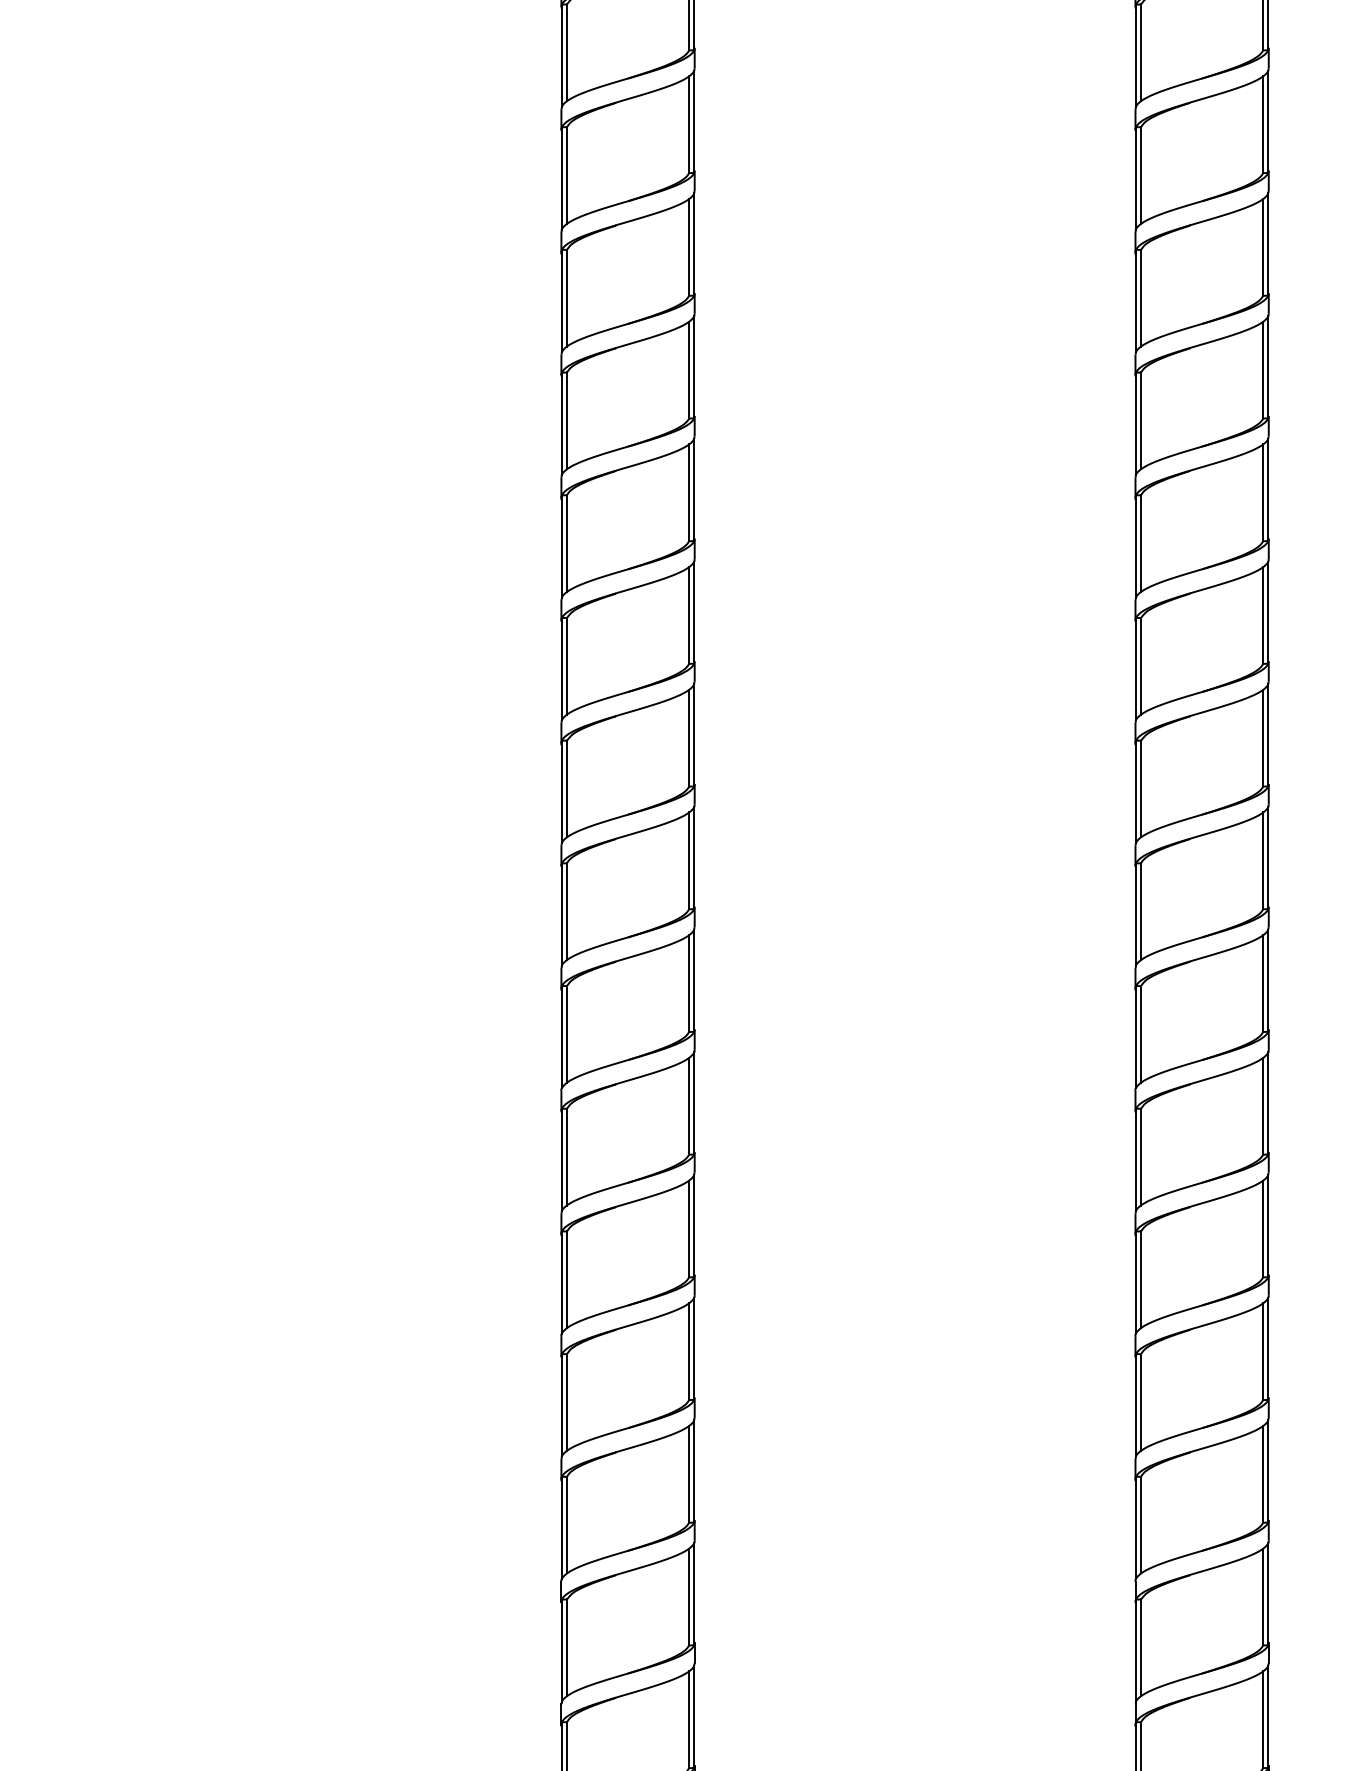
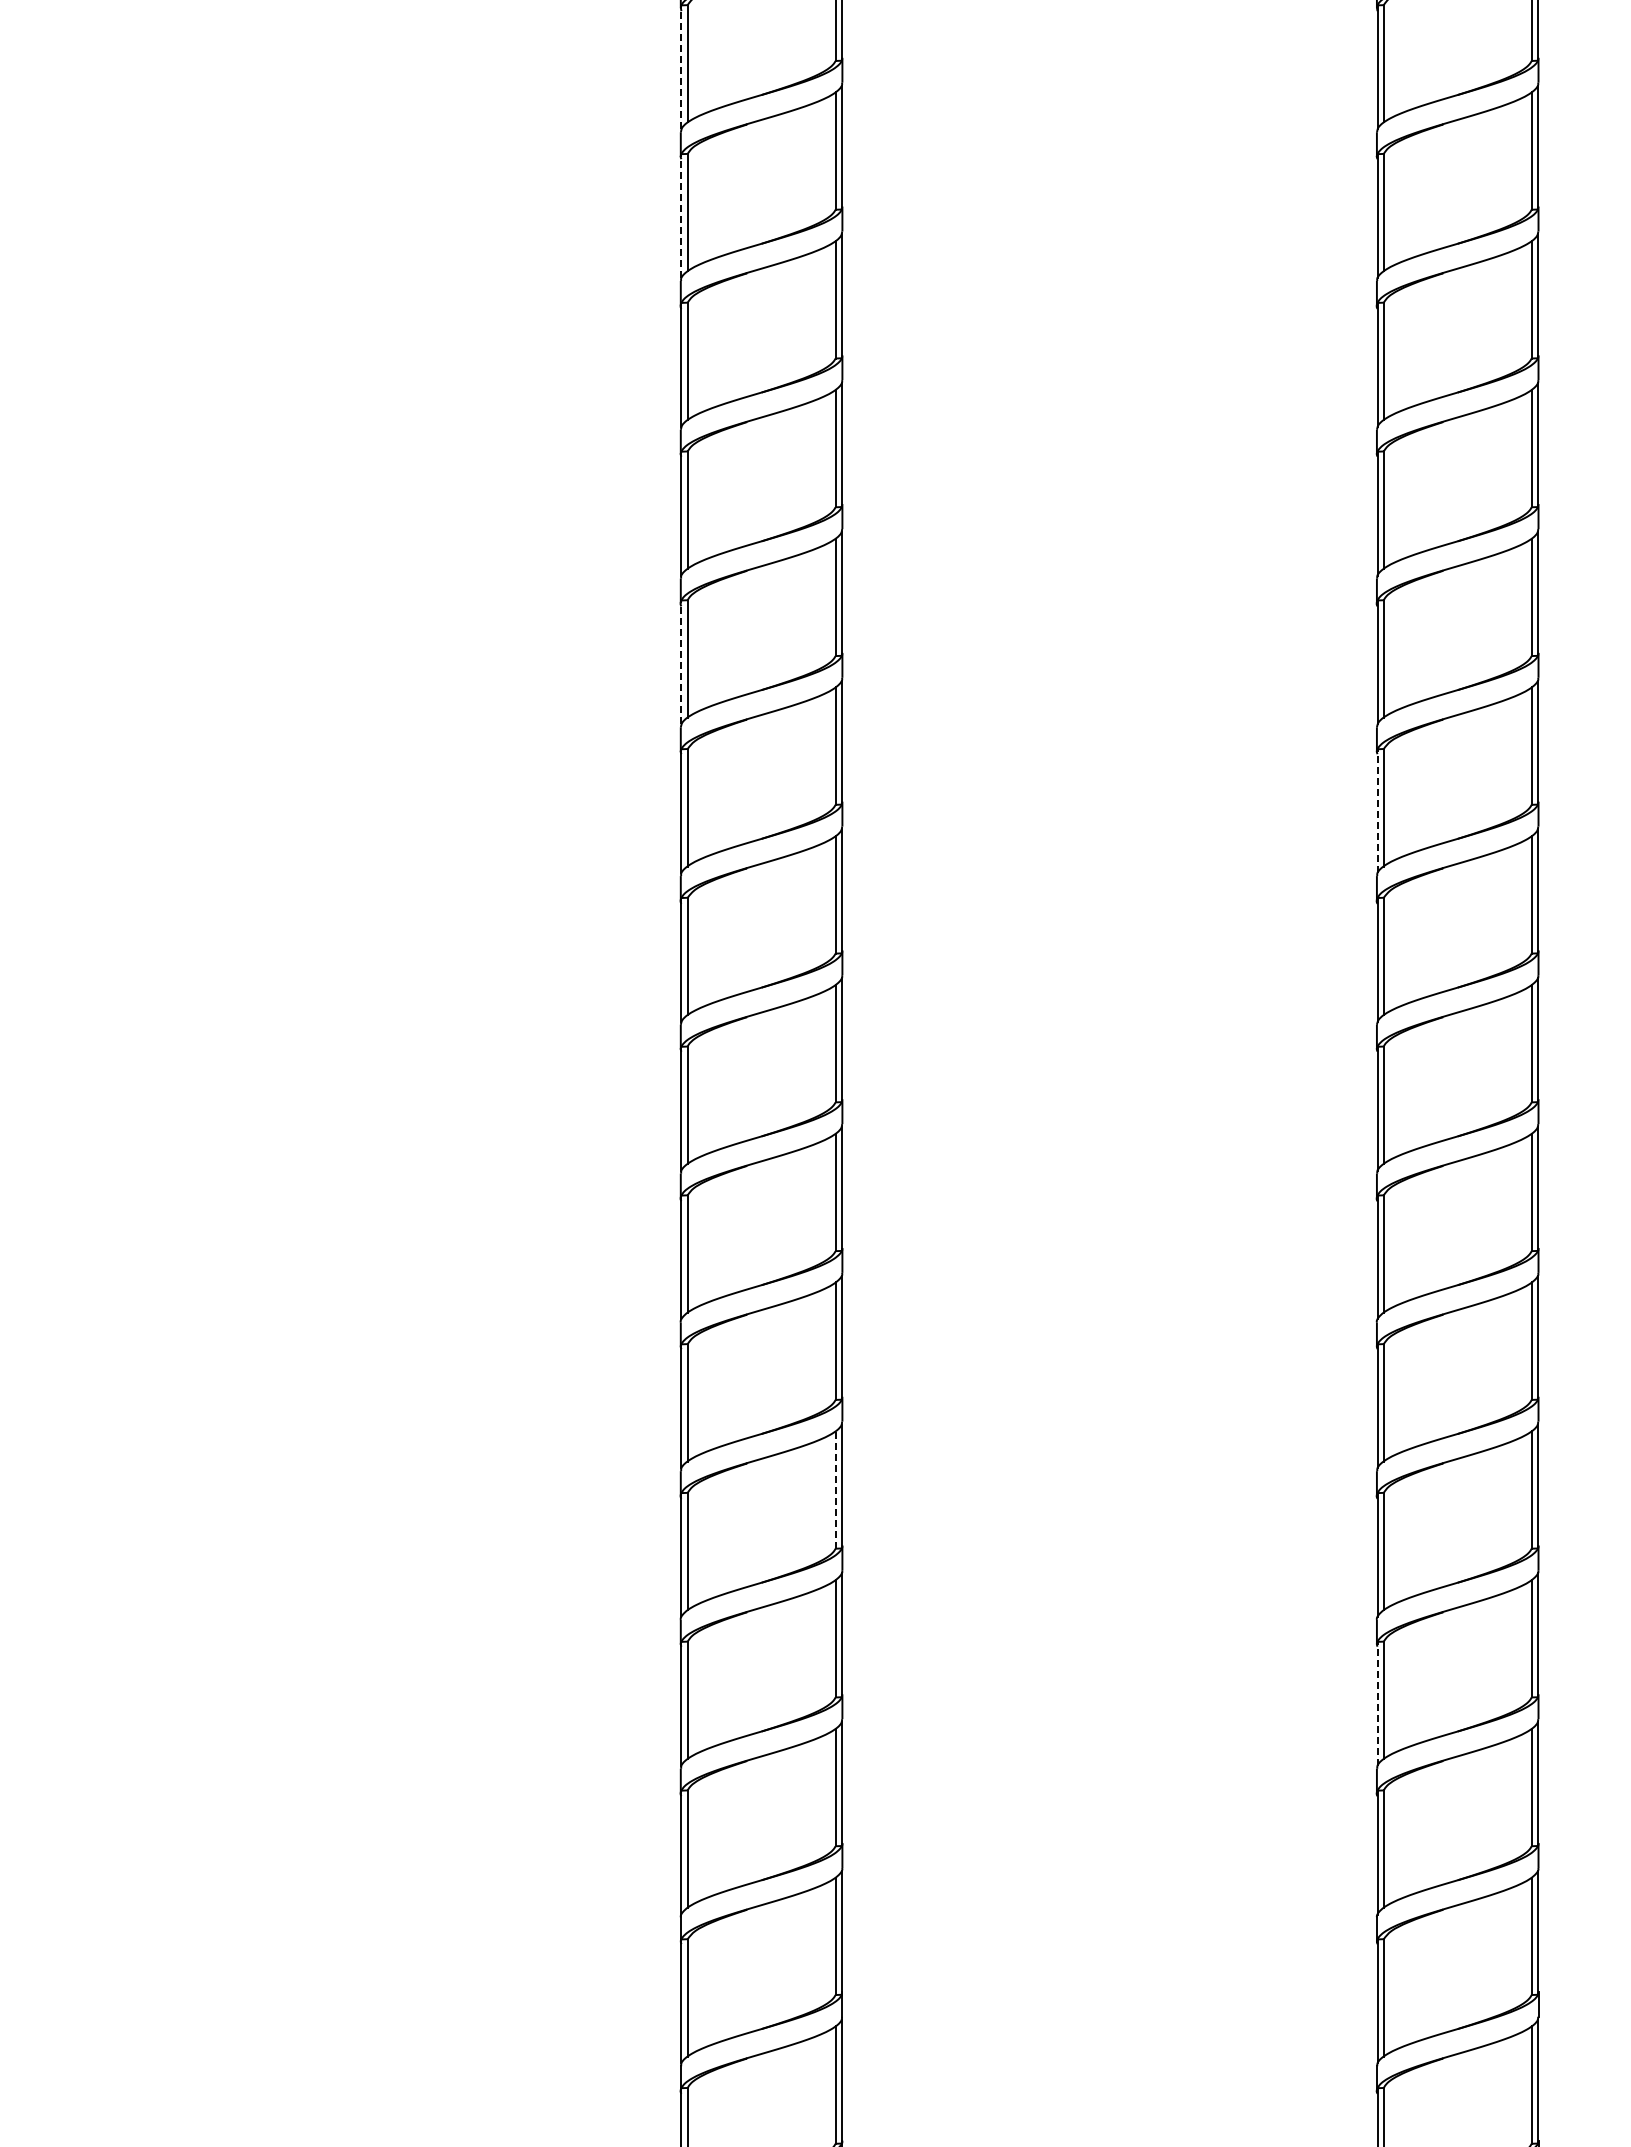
line: (561, 55) -> (681, 67), solid -> dashed
line: (561, 178) -> (681, 216), solid -> dashed
line: (561, 546) -> (681, 662), solid -> dashed
line: (1135, 669) -> (1377, 811), solid -> dashed
line: (688, 1228) -> (835, 1489), solid -> dashed
line: (1135, 1405) -> (1377, 1703), solid -> dashed

